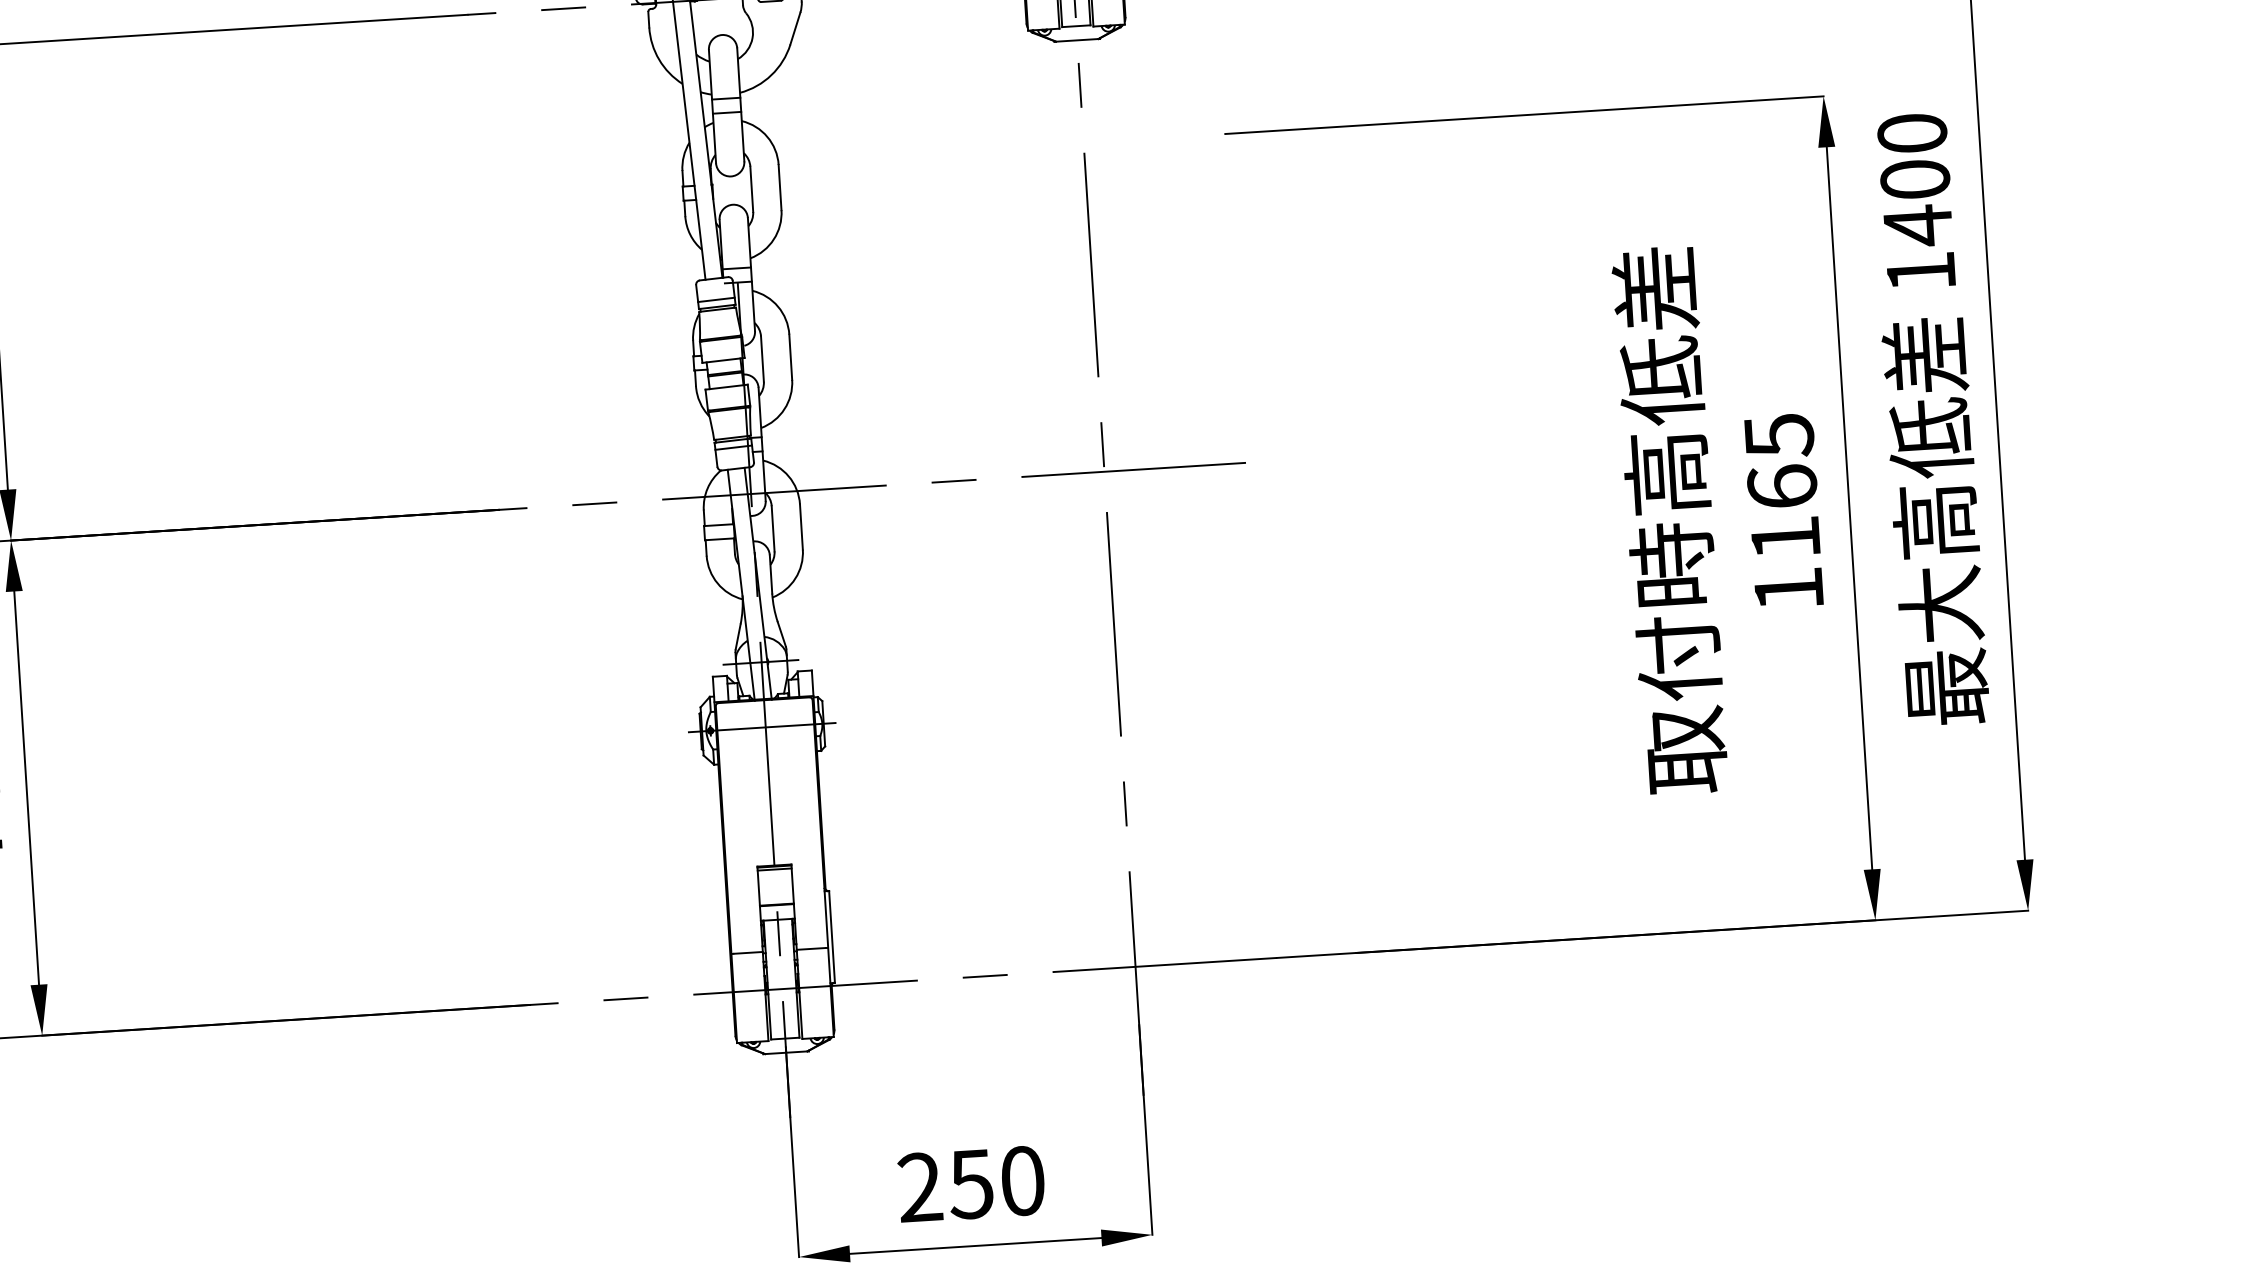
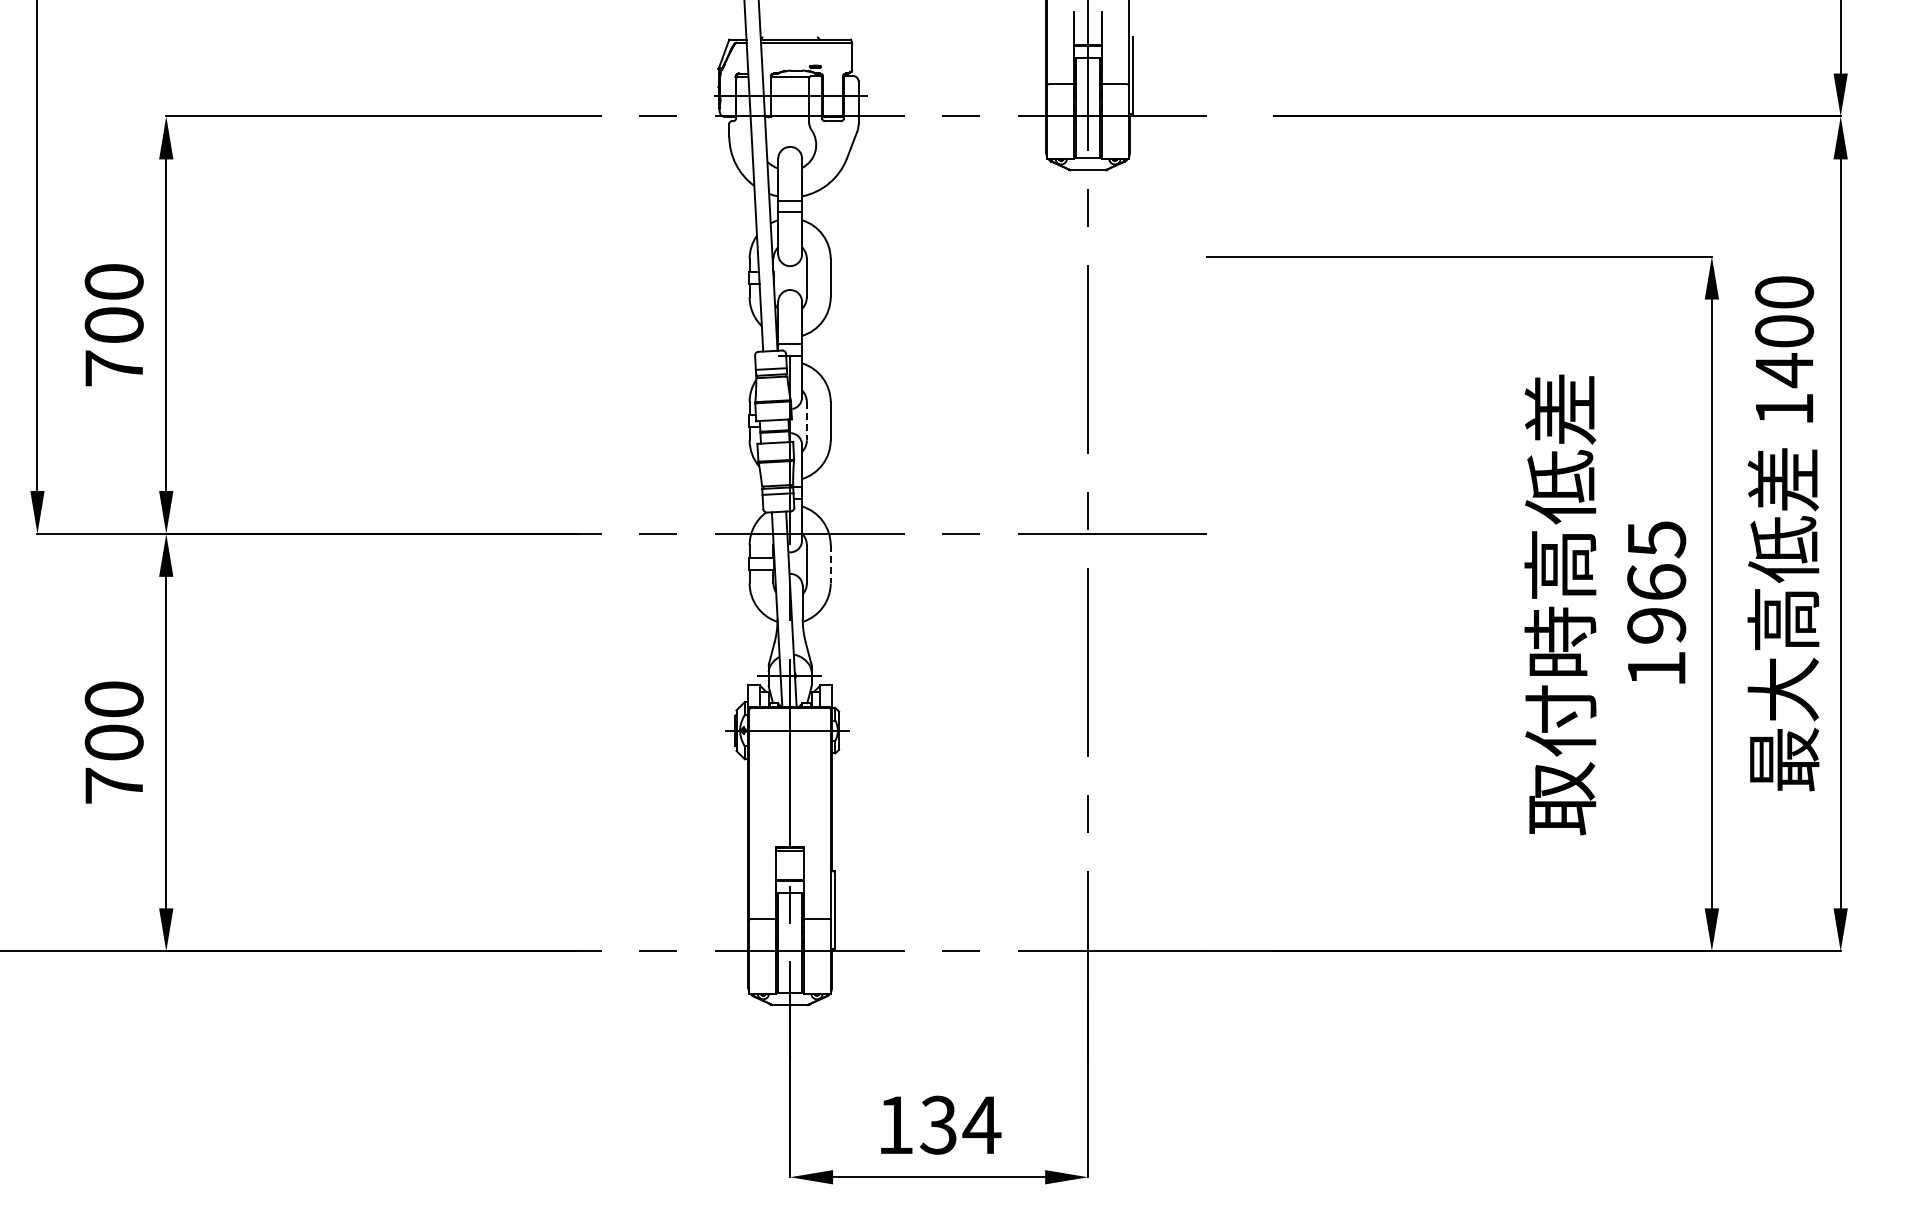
line: (762, 359) -> (806, 421), solid -> dashed
line: (801, 527) -> (830, 564), solid -> dashed
text: (1785, 538) -> (1656, 625), 1165 -> 1965
text: (972, 1183) -> (939, 1124), 250 -> 134

